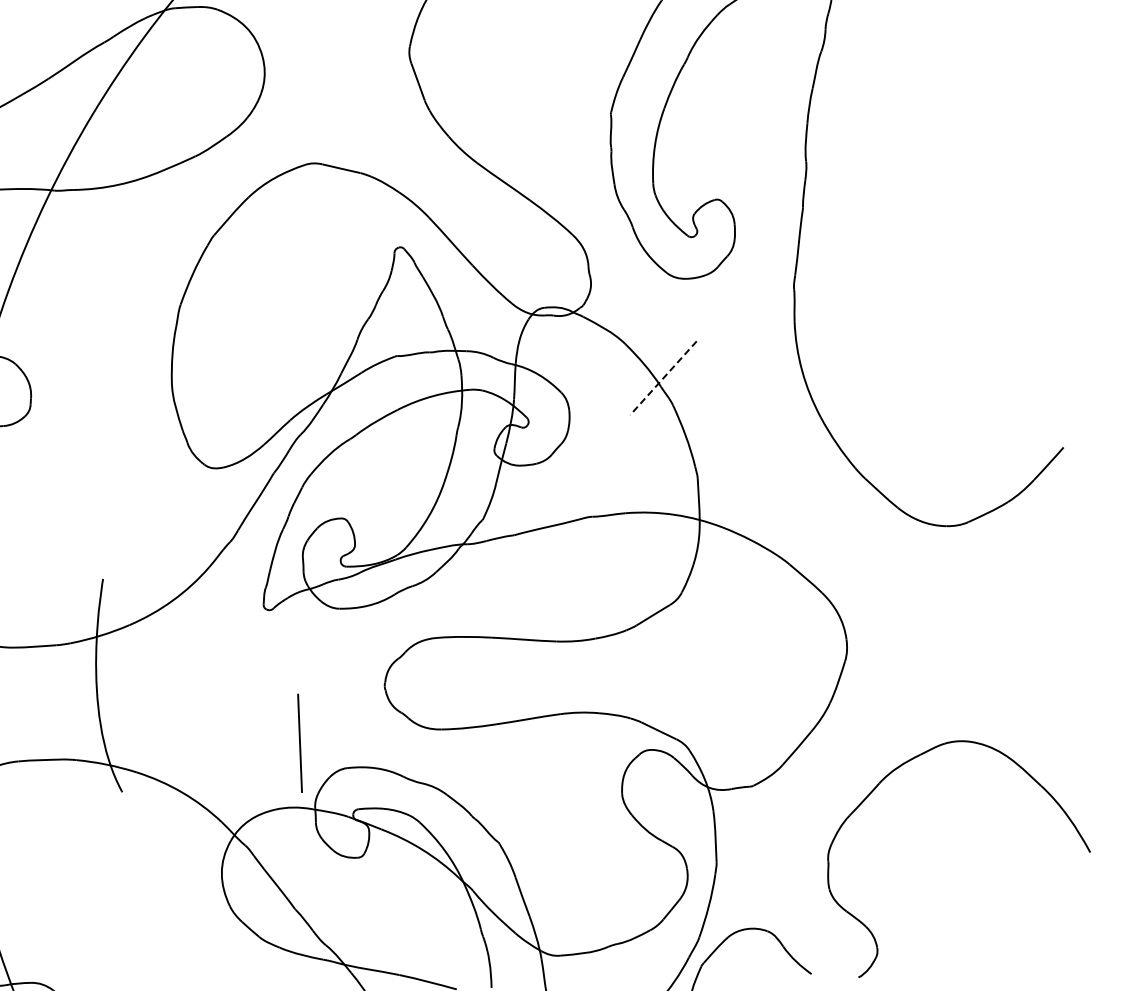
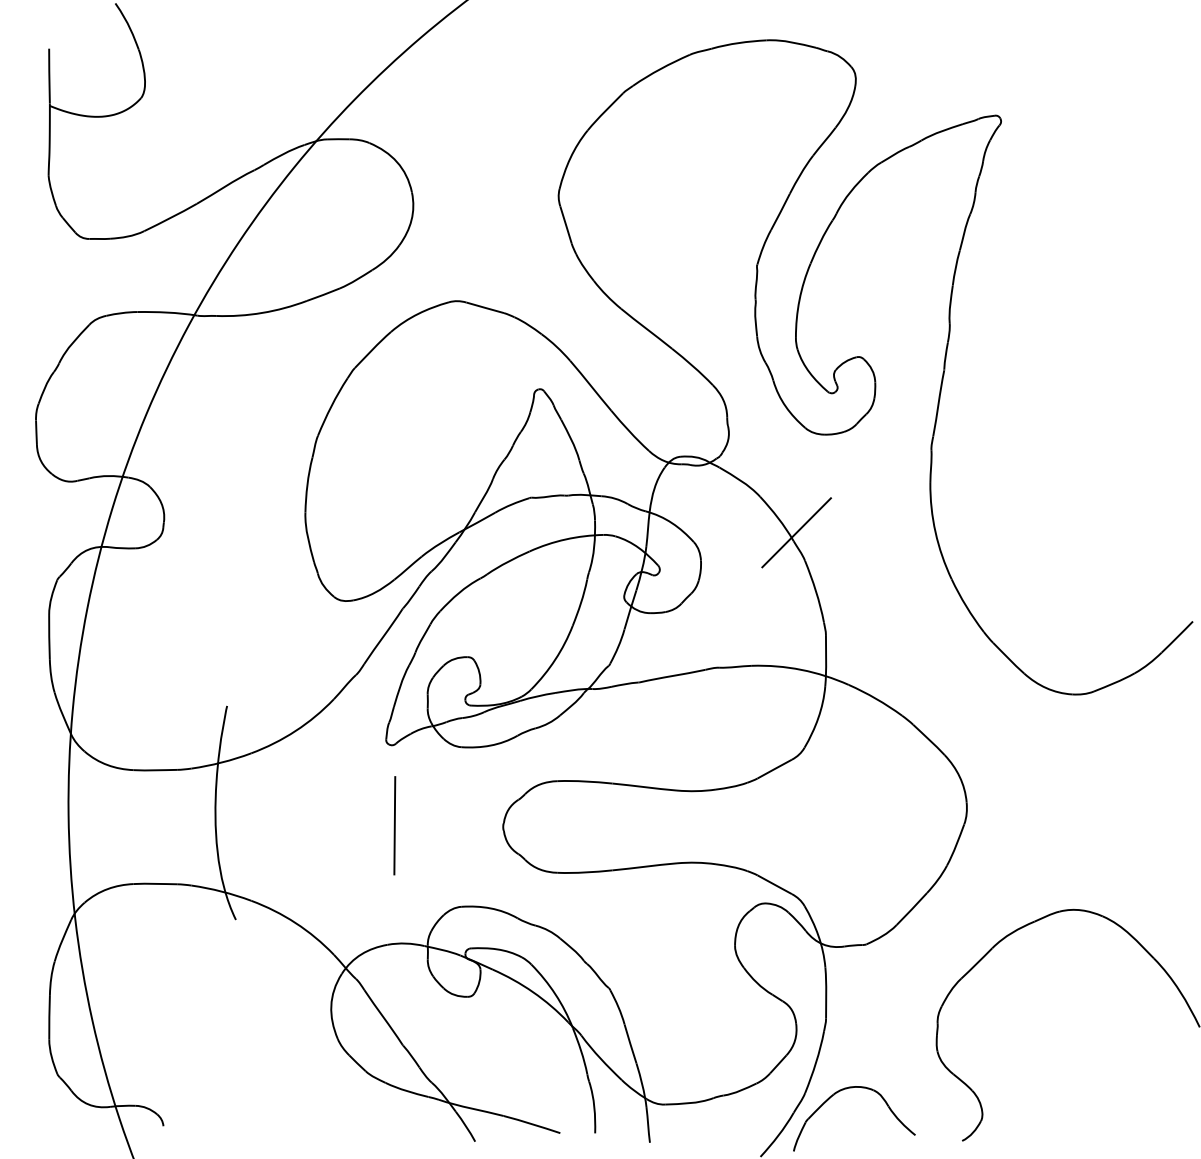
line: (663, 377) -> (796, 532), dashed -> solid
line: (299, 743) -> (394, 825), moved

